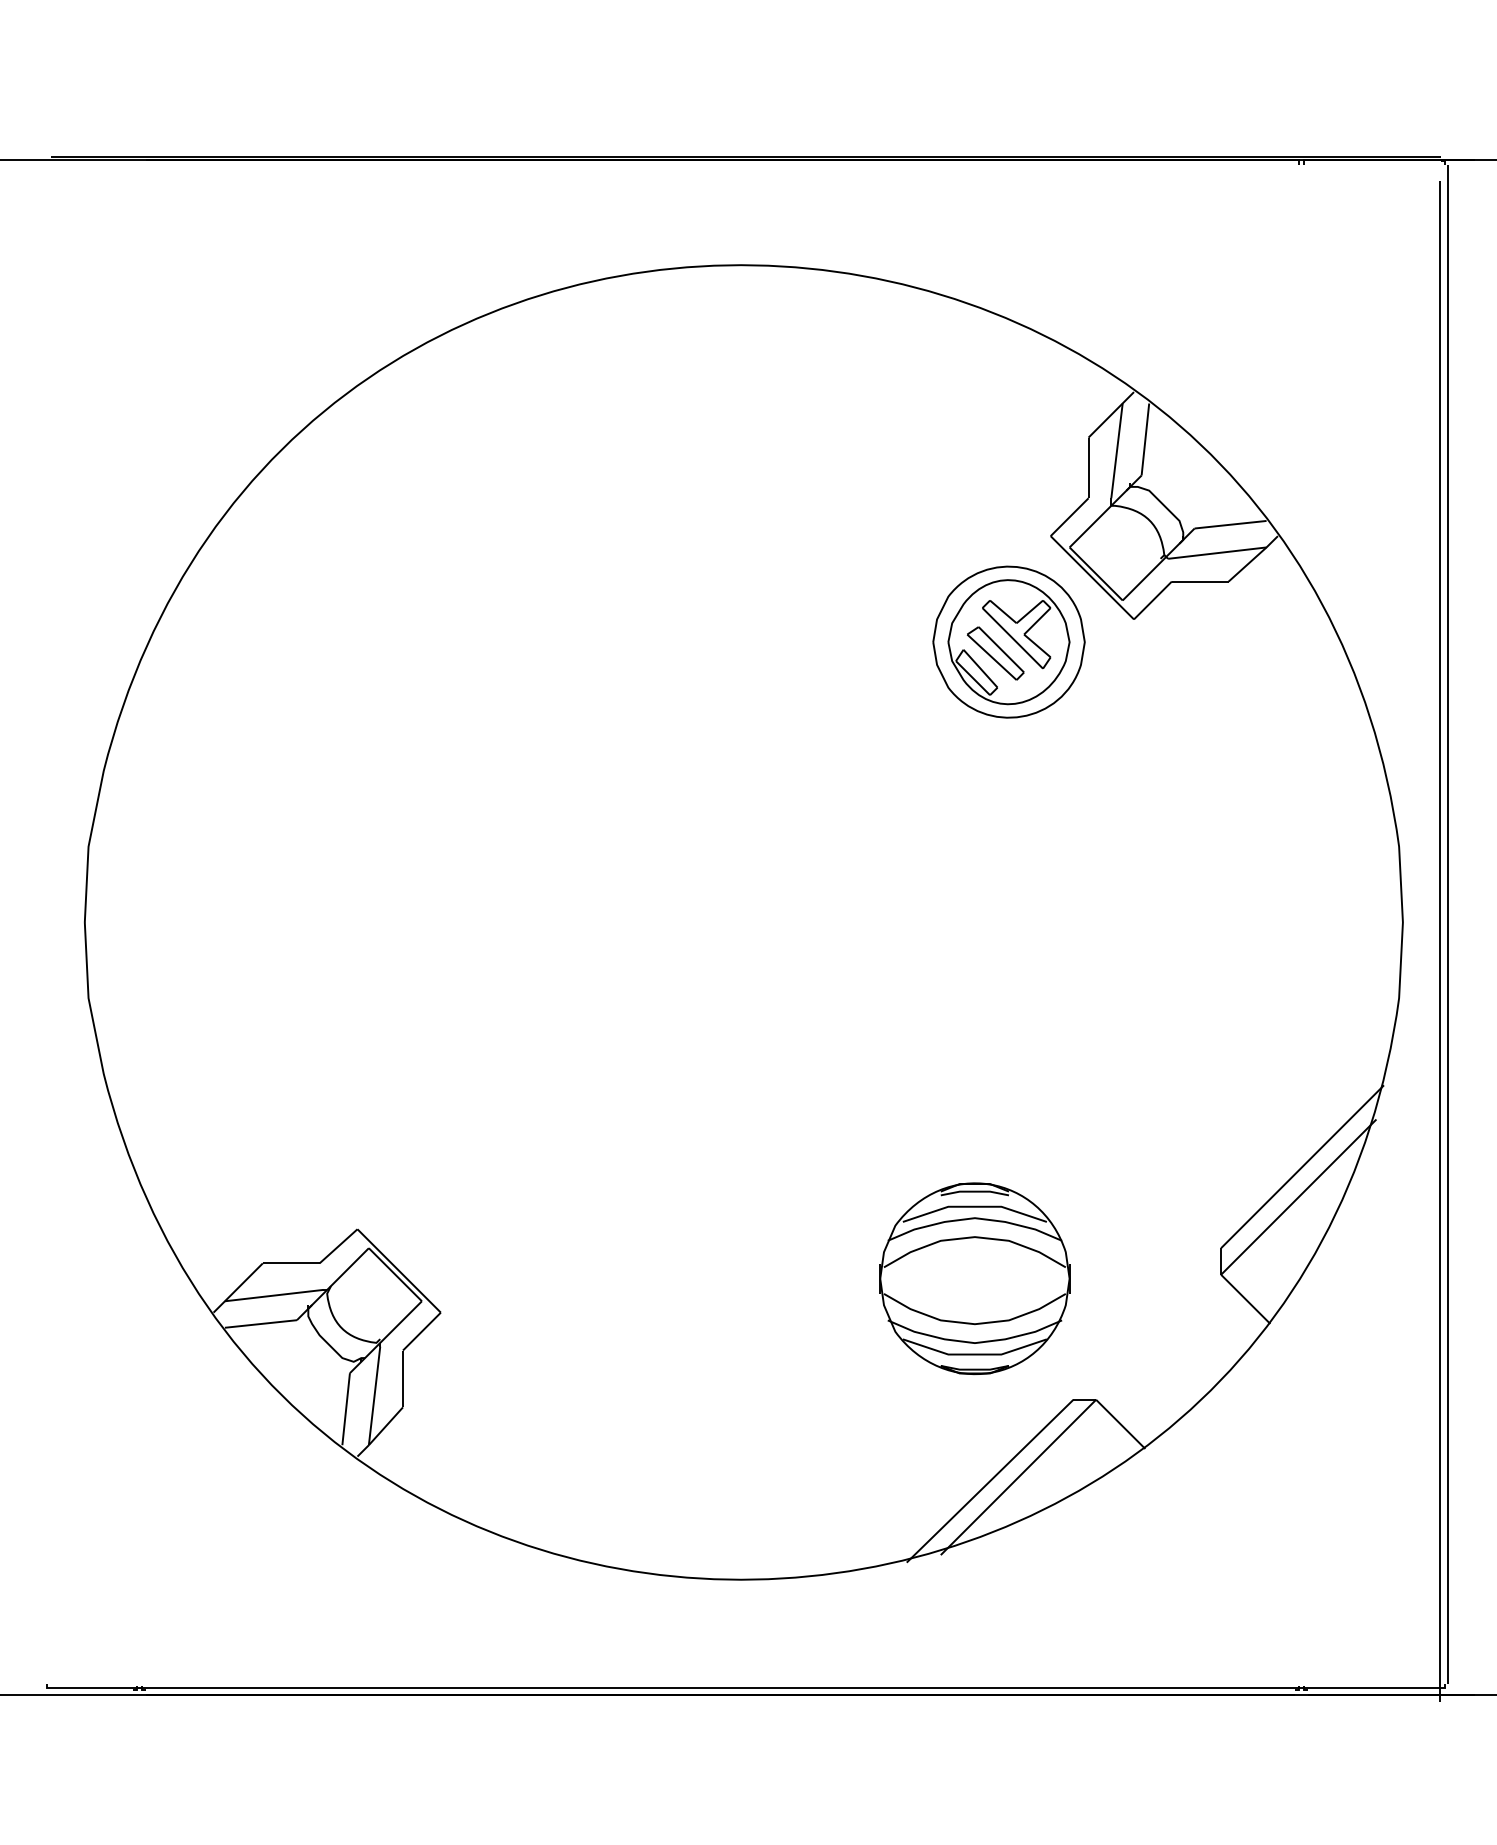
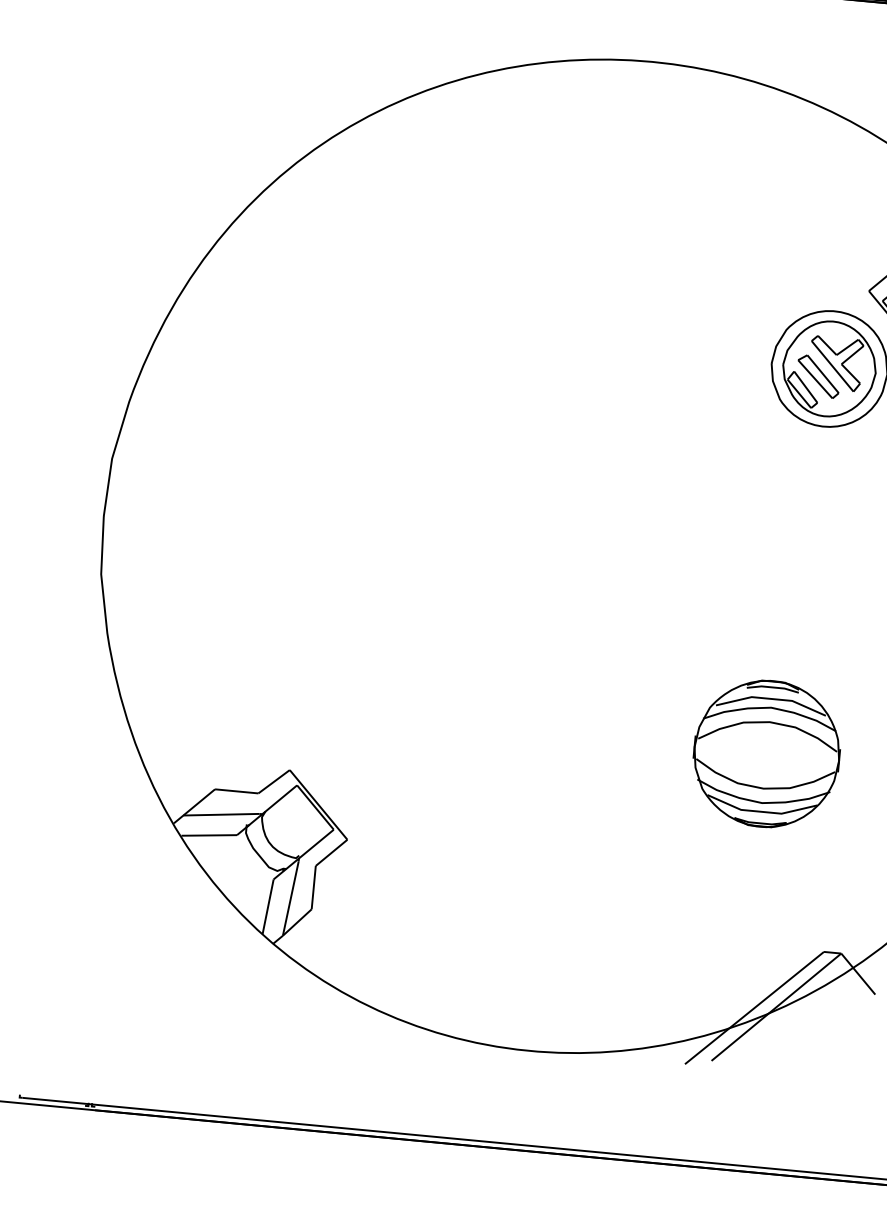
part: (974, 1278) -> (766, 753), moved

